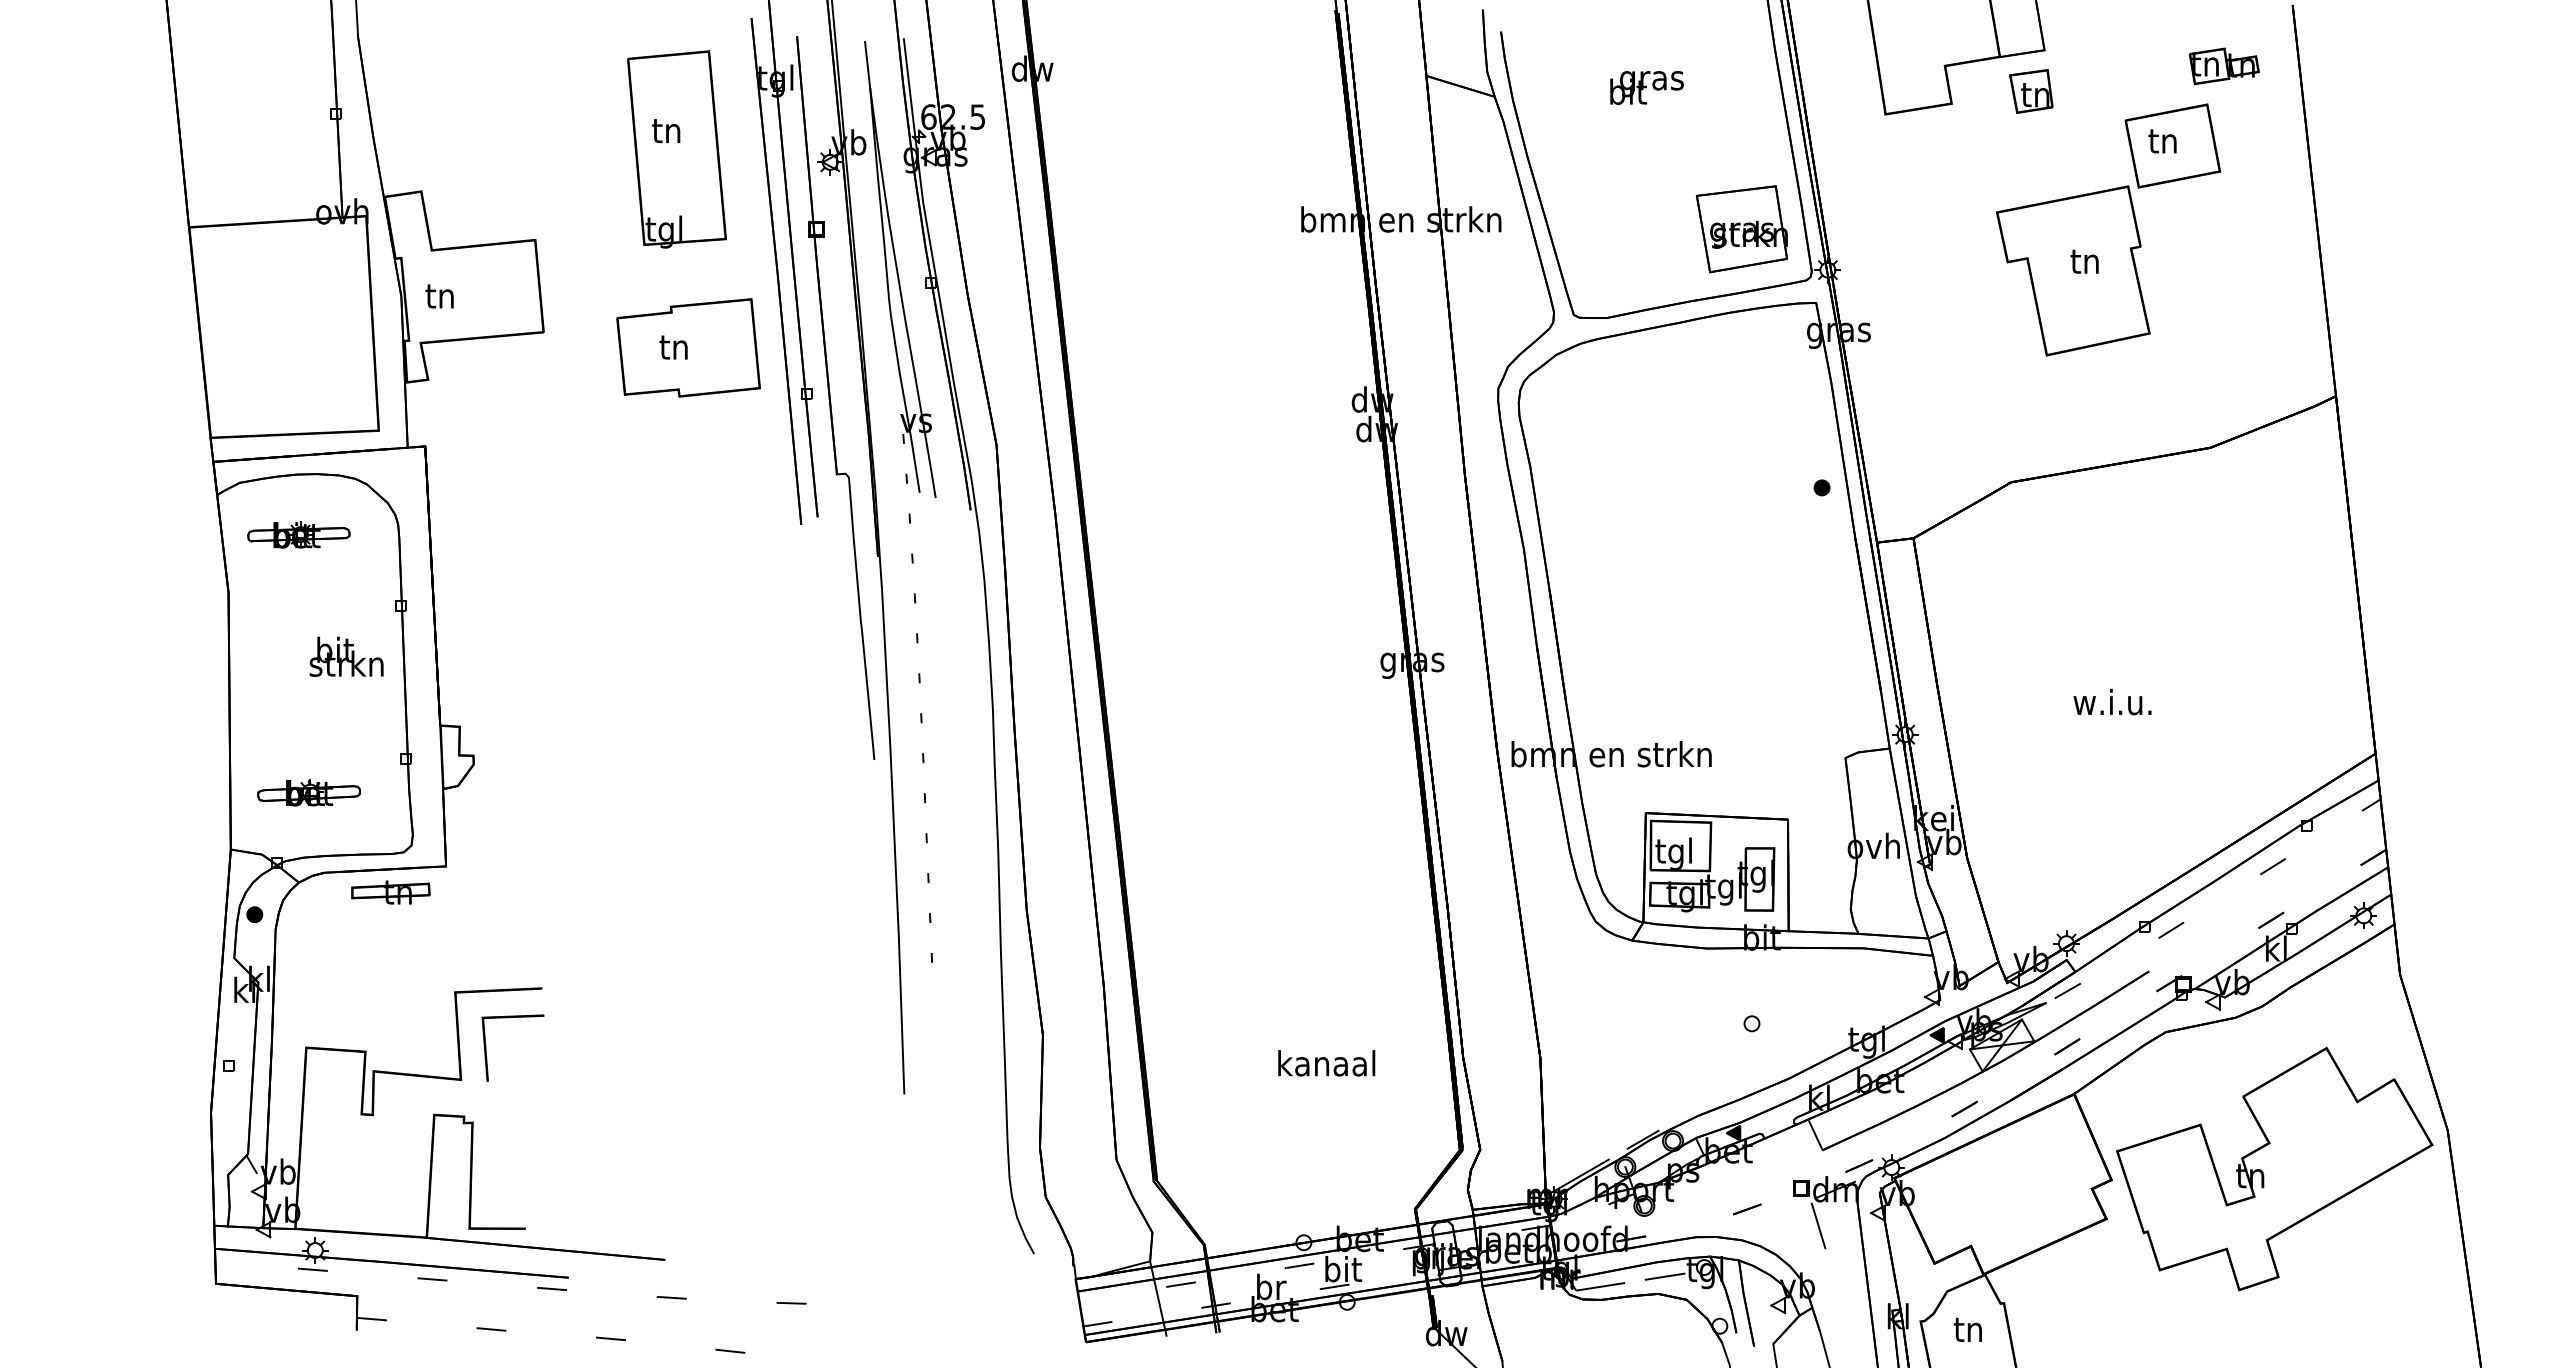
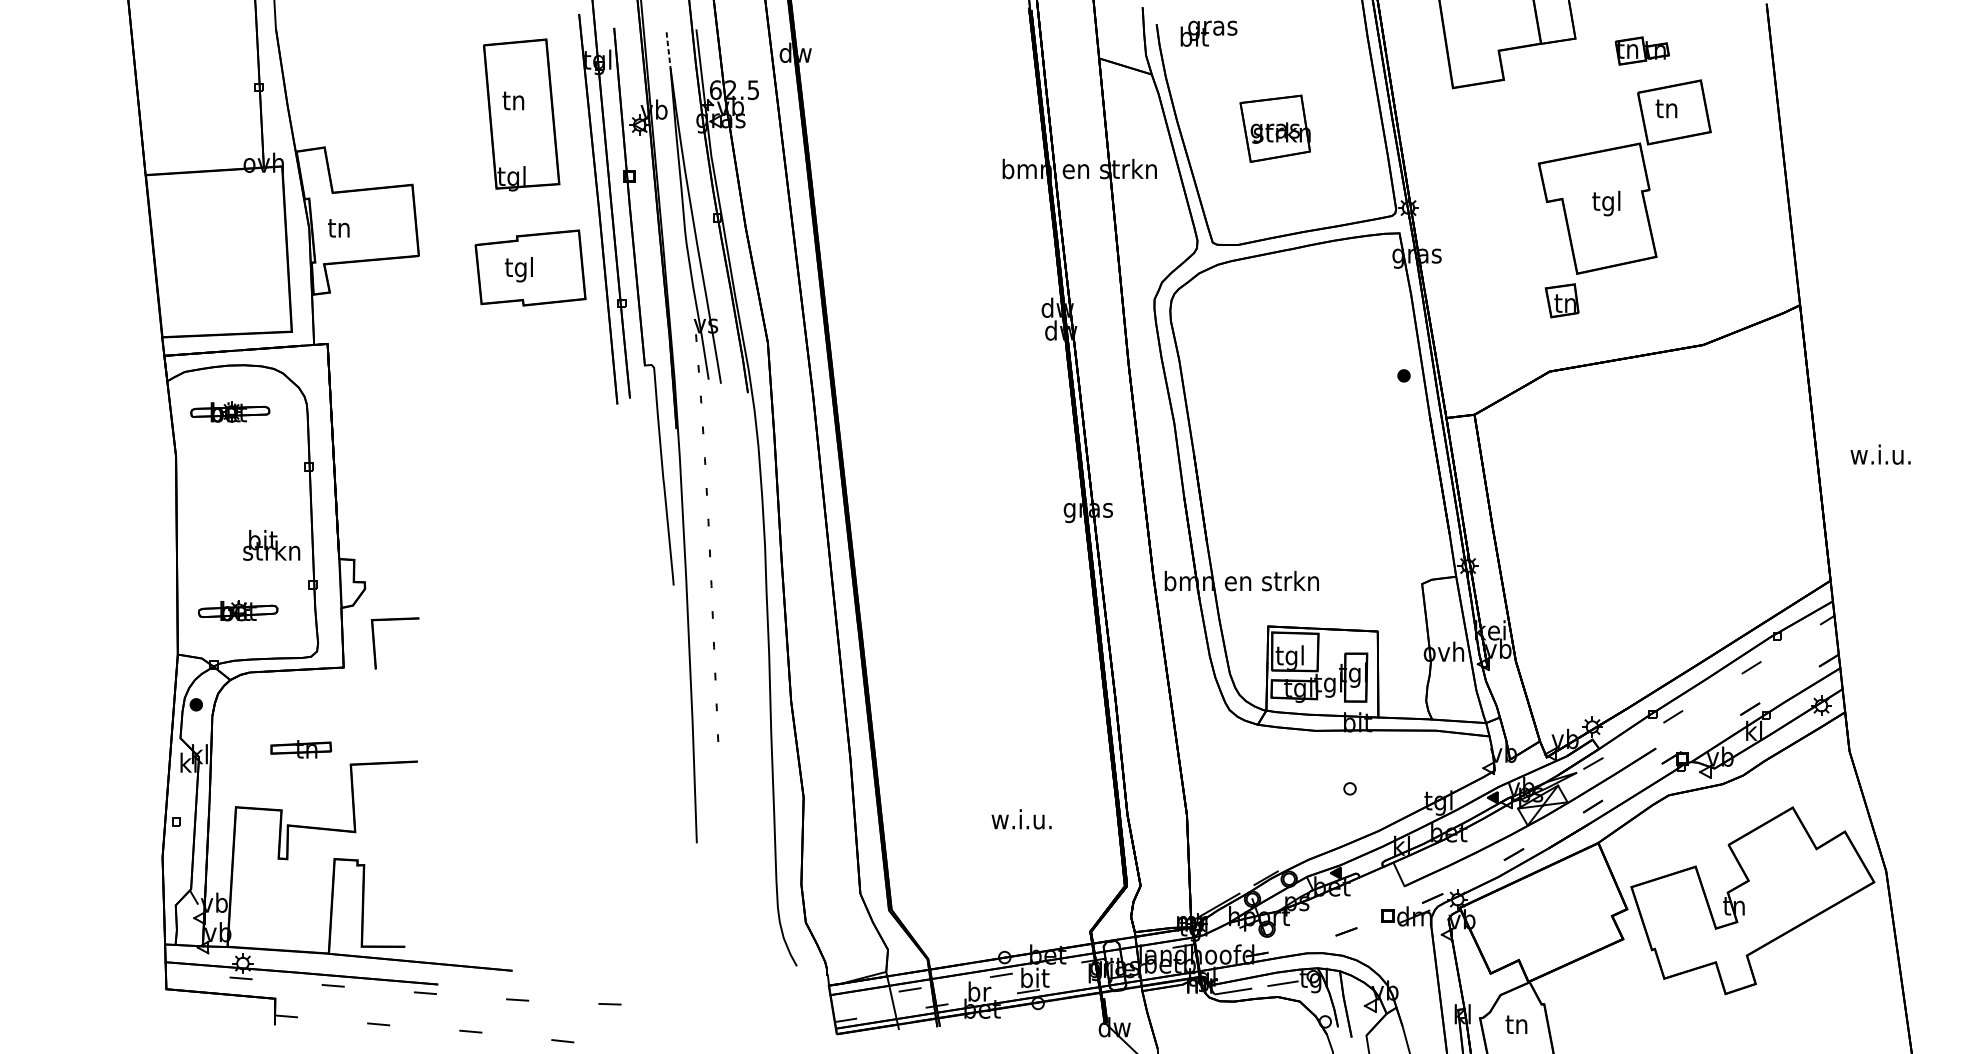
line: (867, 65) -> (668, 50), solid -> dashed
part: (2223, 66) -> (1641, 51), moved
text: (1646, 87) -> (1208, 33), moved
part: (2031, 91) -> (1562, 300), moved
part: (1741, 229) -> (1274, 128), moved
text: (2084, 263) -> (1606, 202), tn -> tgl
text: (673, 349) -> (518, 269), tn -> tgl
text: (346, 656) -> (271, 545), moved
text: (2112, 701) -> (1880, 454), moved
part: (390, 892) -> (300, 749), moved
part: (486, 1047) -> (374, 642), moved
text: (1326, 1063) -> (1022, 819), kanaal -> w.i.u.
line: (1818, 1225) -> (1401, 944), removed

